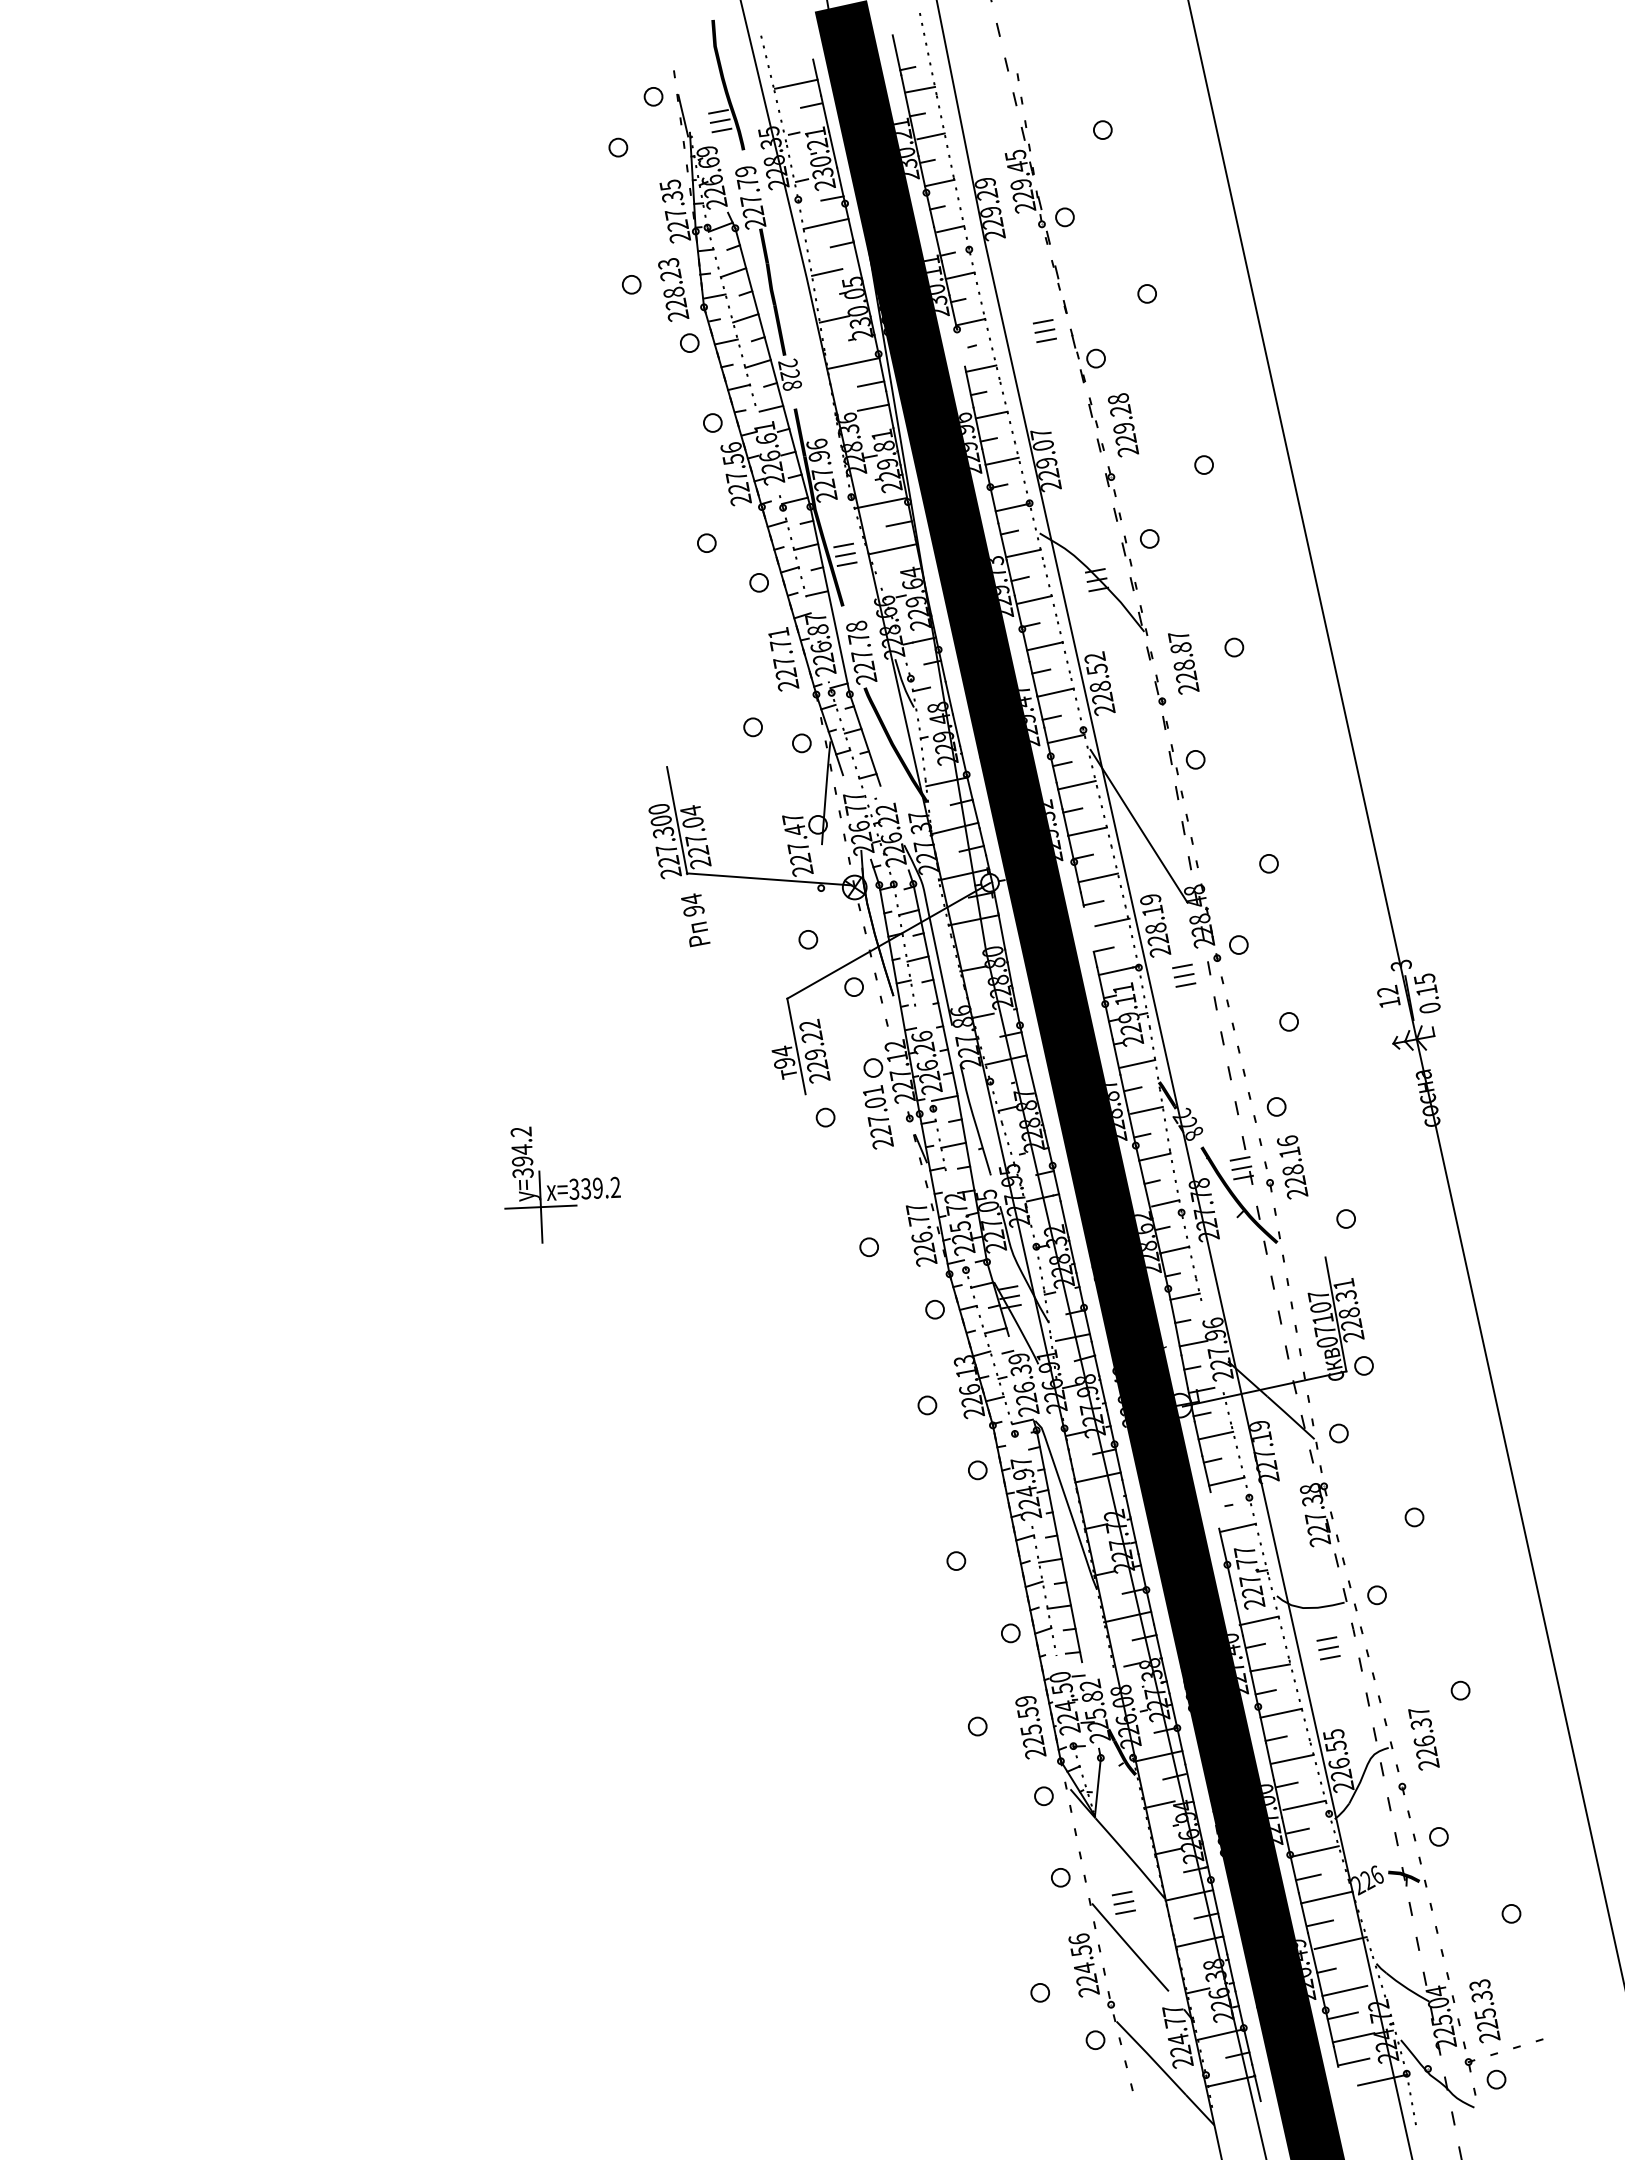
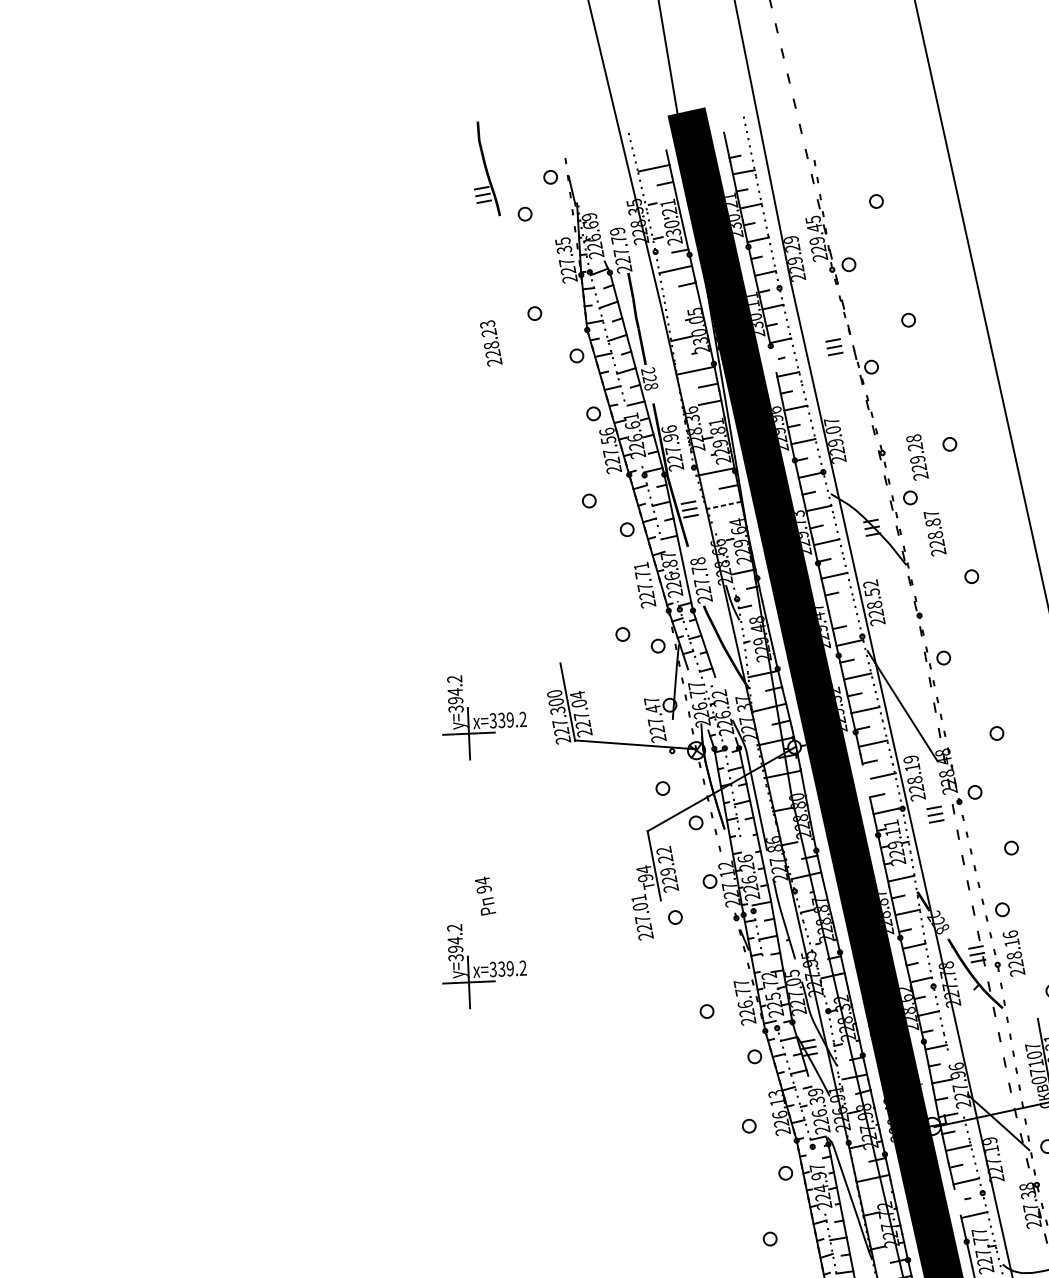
part: (726, 84) -> (487, 168), moved
line: (827, 272) -> (676, 304), removed
text: (673, 289) -> (491, 343), moved
text: (1123, 425) -> (917, 457), moved
line: (892, 549) -> (723, 505), solid -> dashed
text: (1183, 663) -> (934, 533), moved
line: (1055, 692) -> (842, 609), removed
part: (562, 841) -> (484, 717), added
text: (695, 920) -> (485, 896), moved
text: (878, 1117) -> (642, 917), moved

